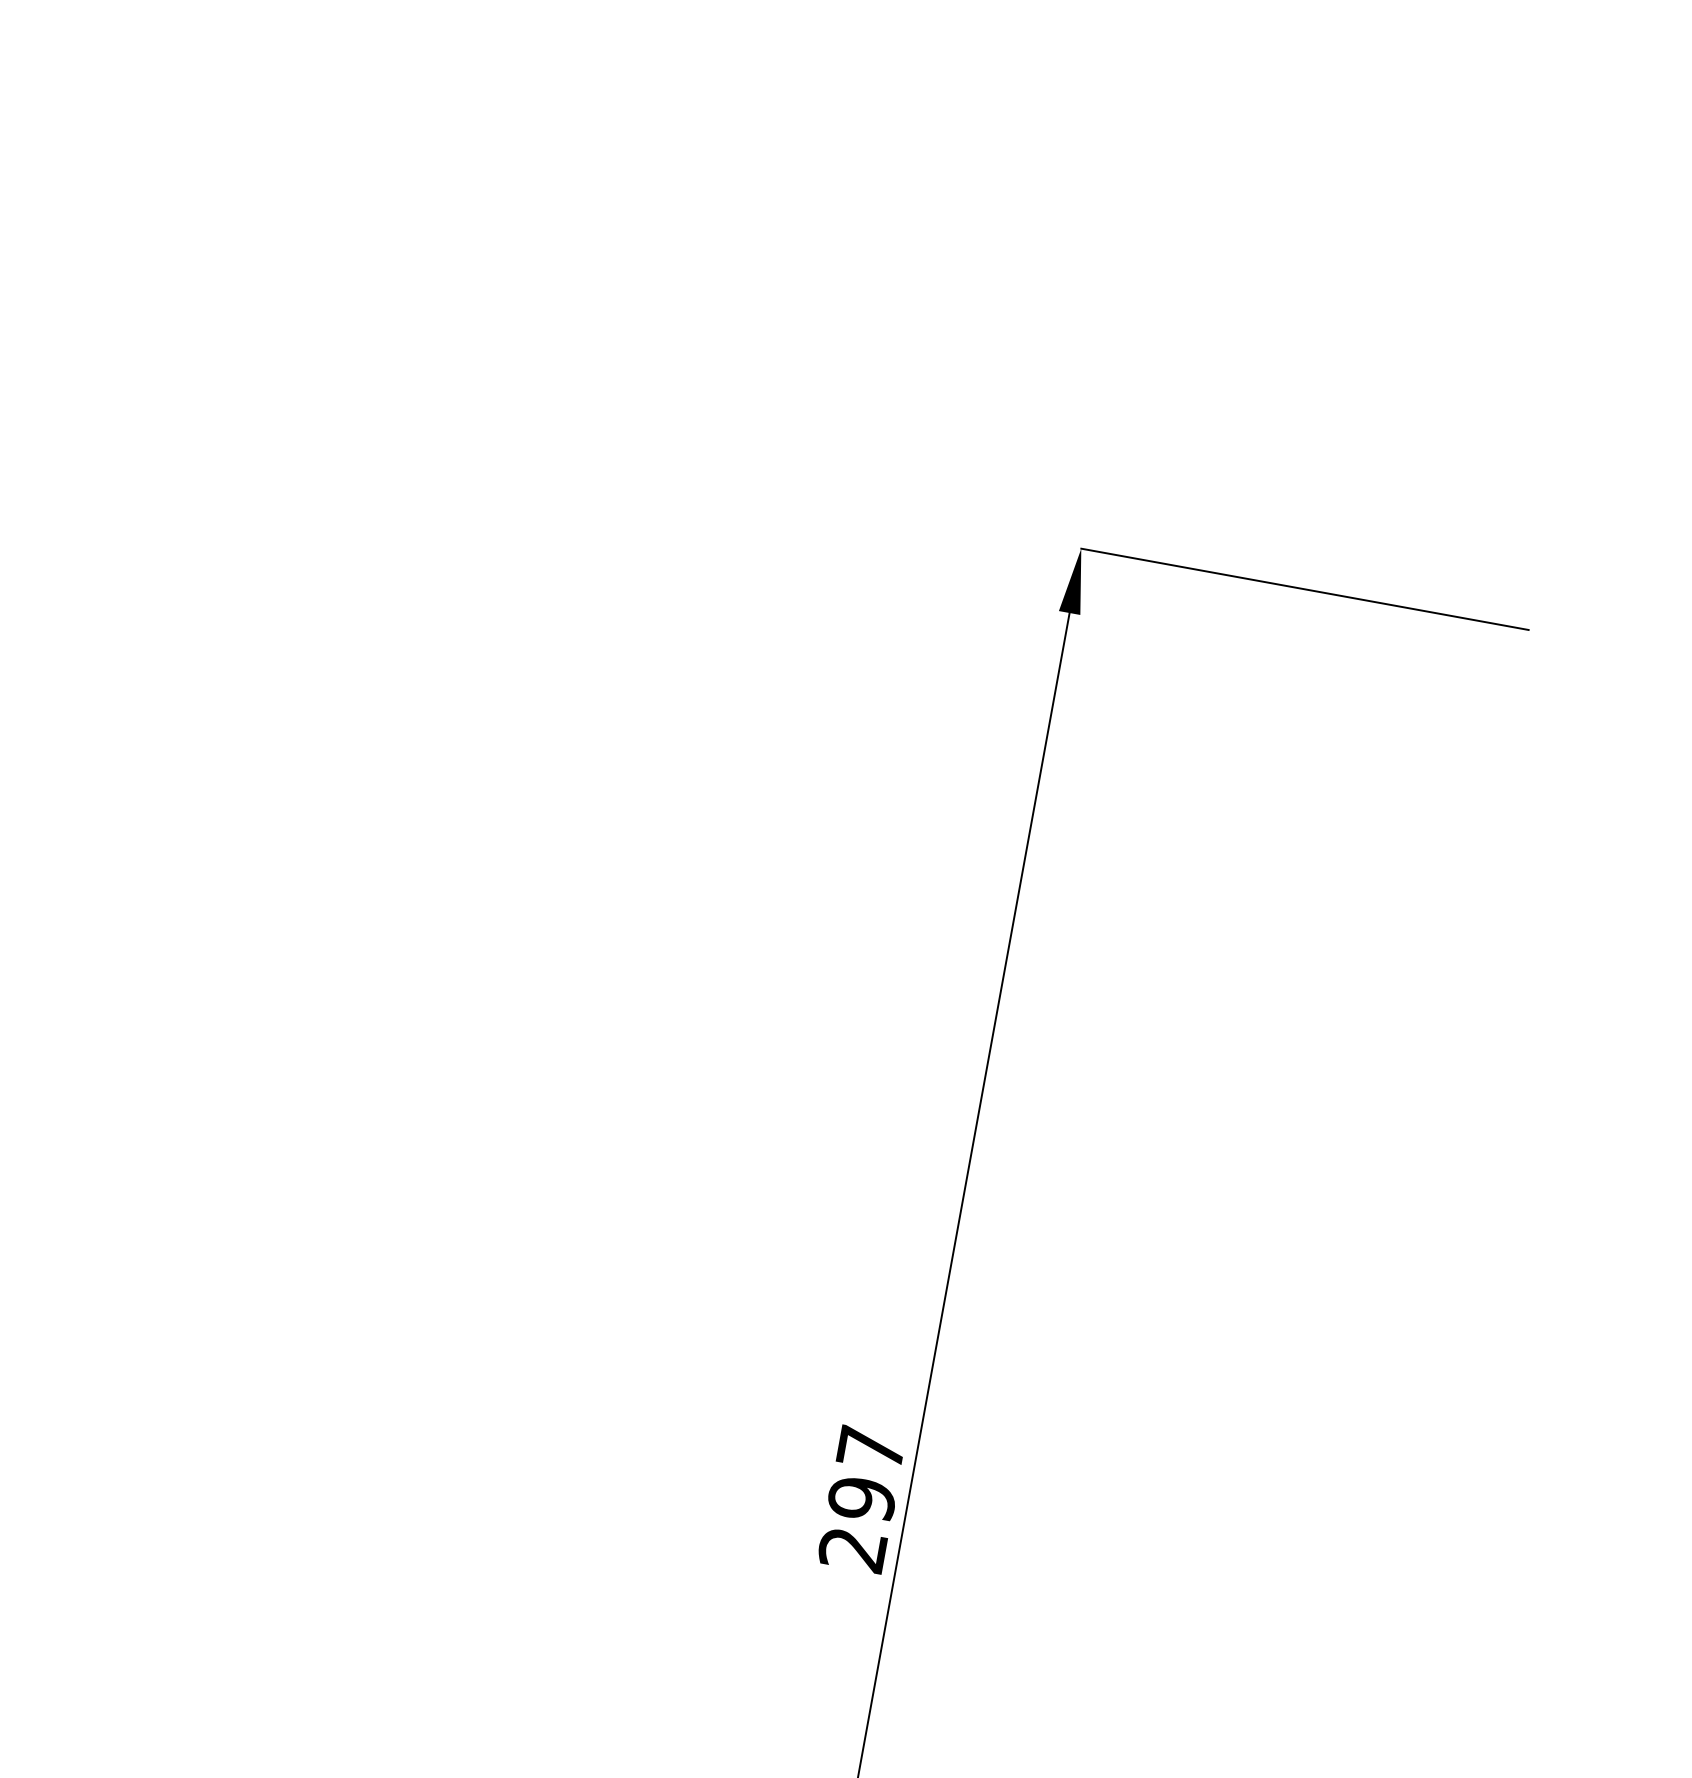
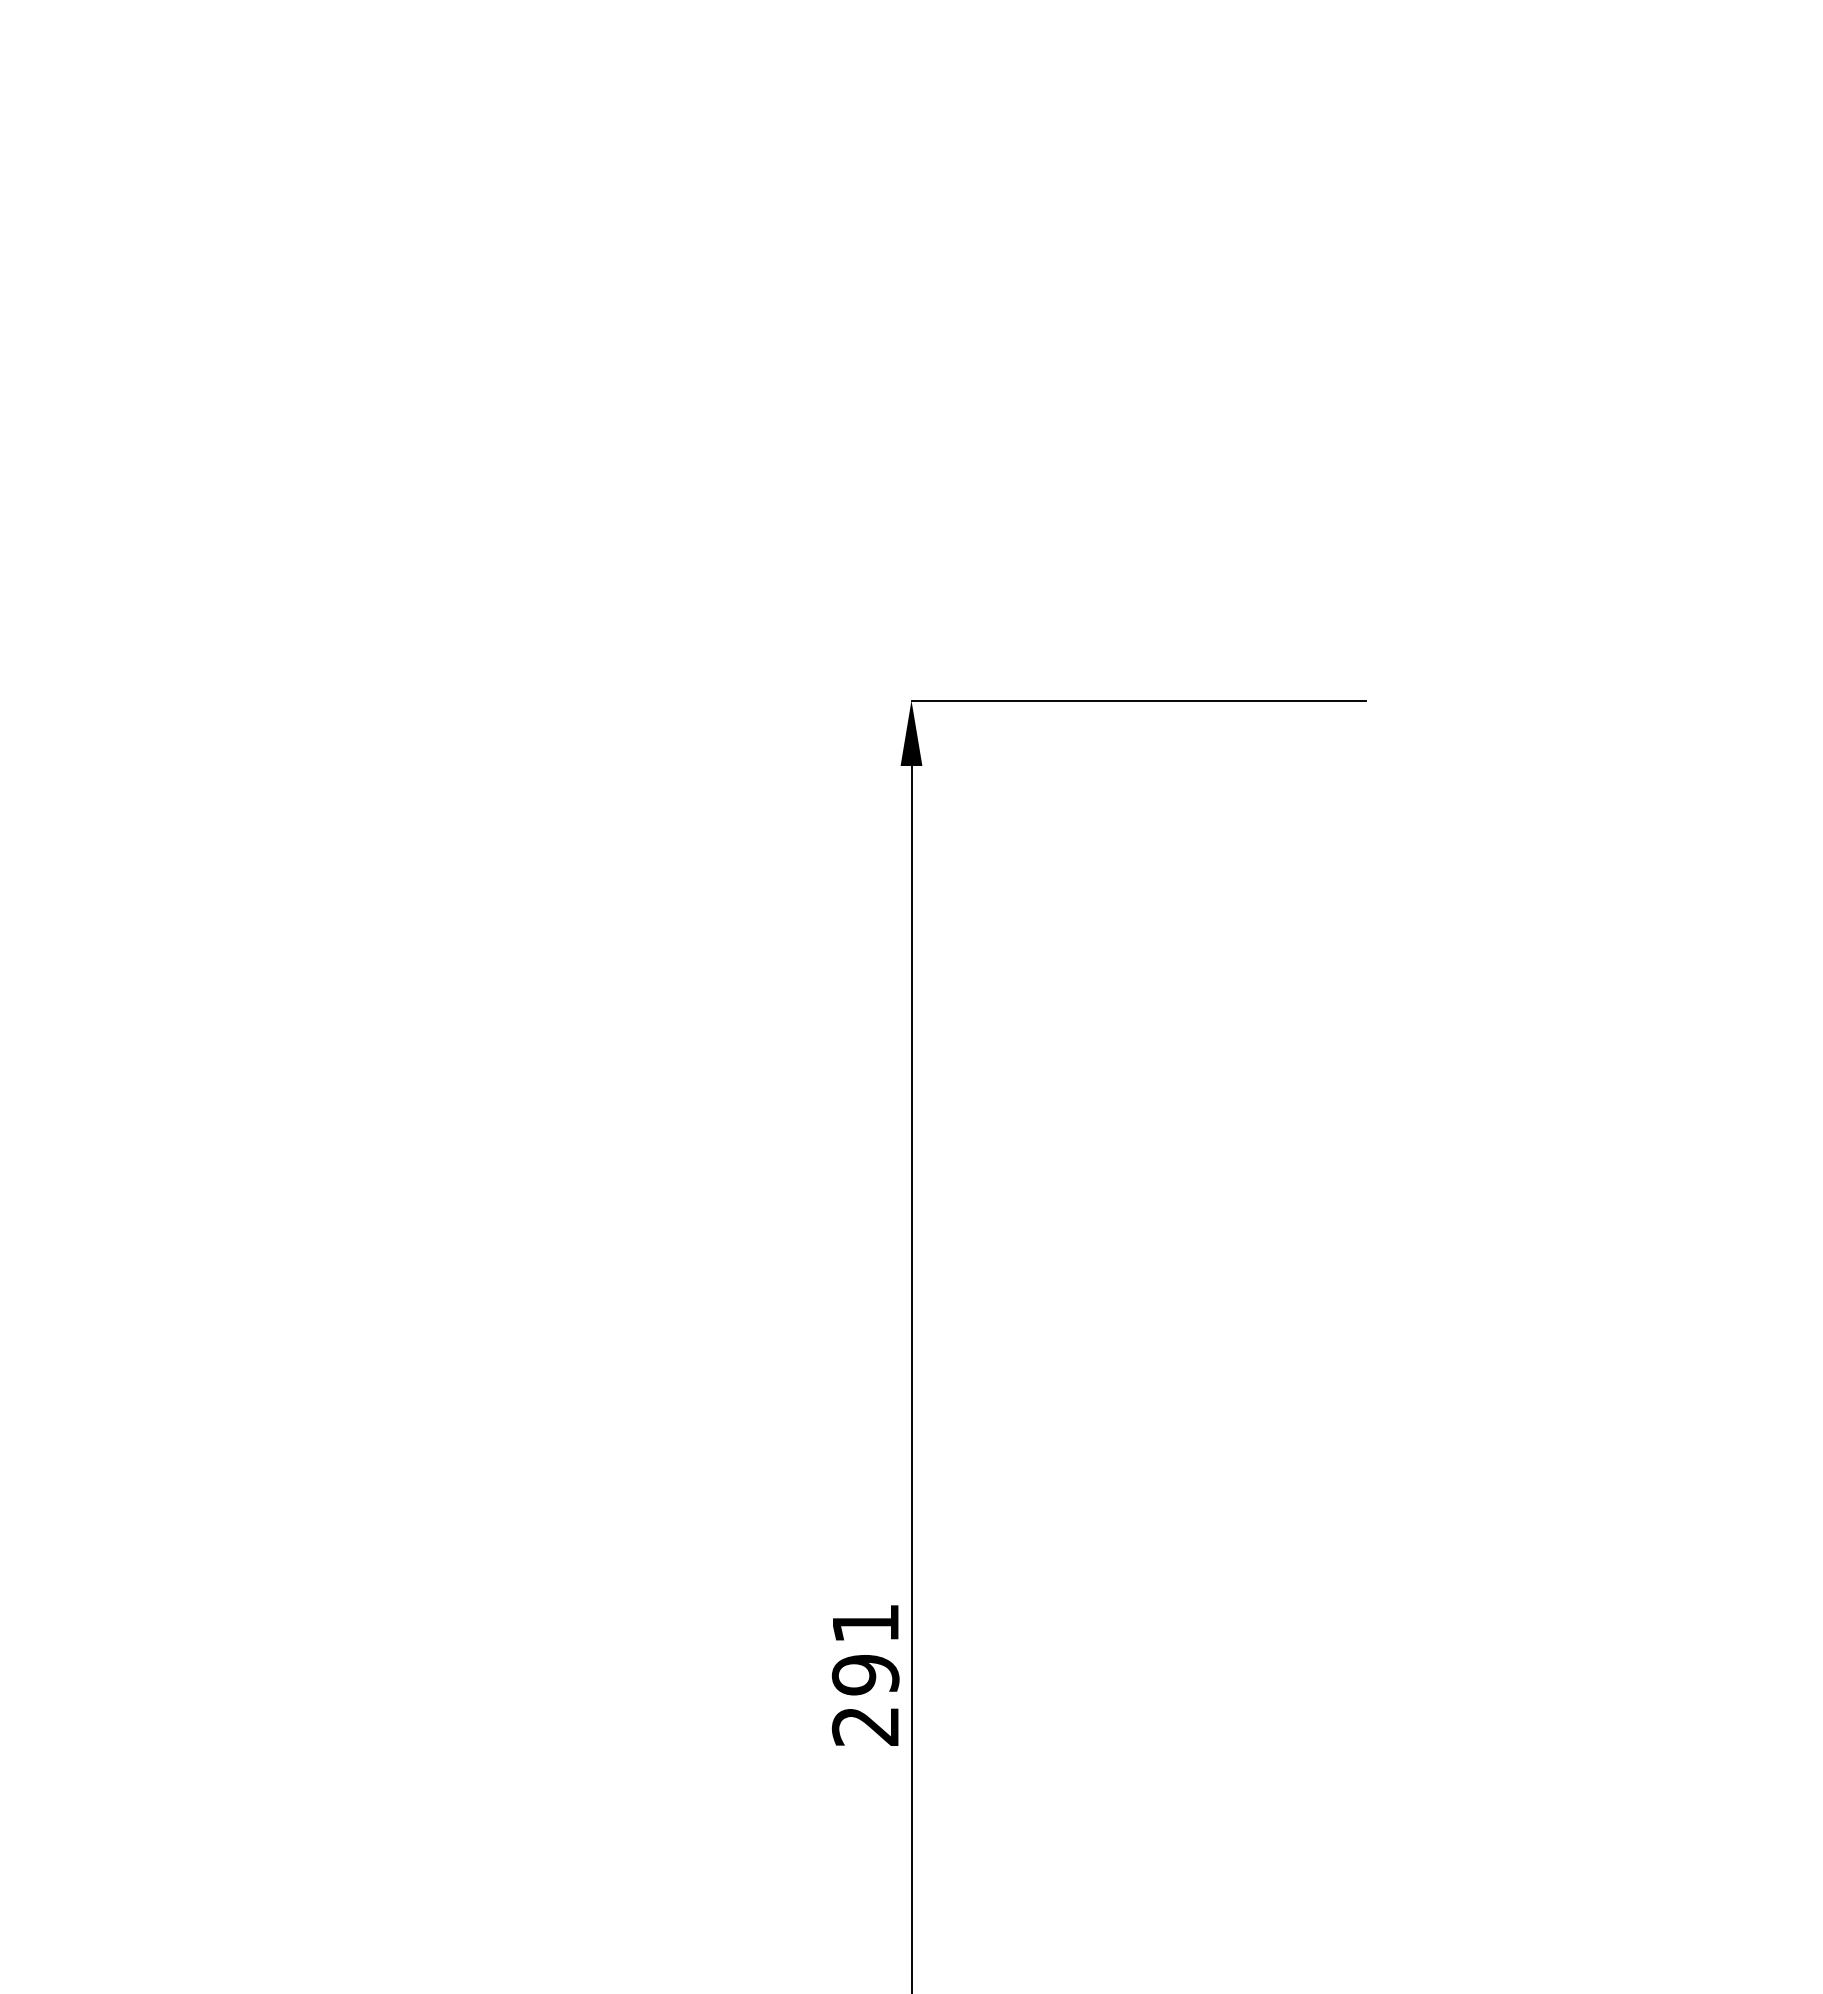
text: (871, 1448) -> (865, 1623), 297 -> 291

